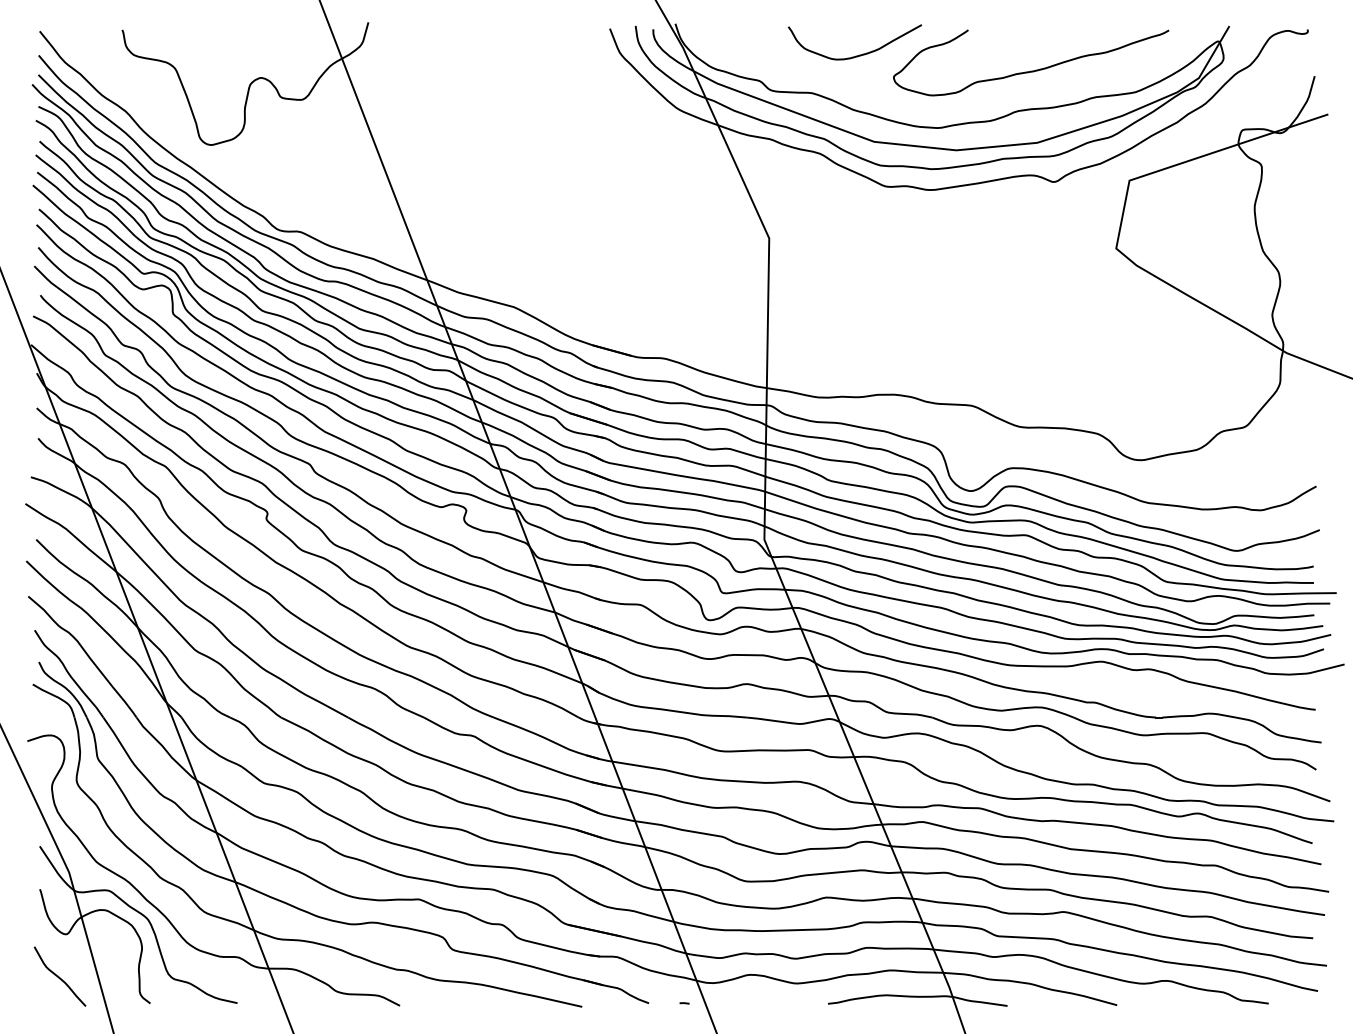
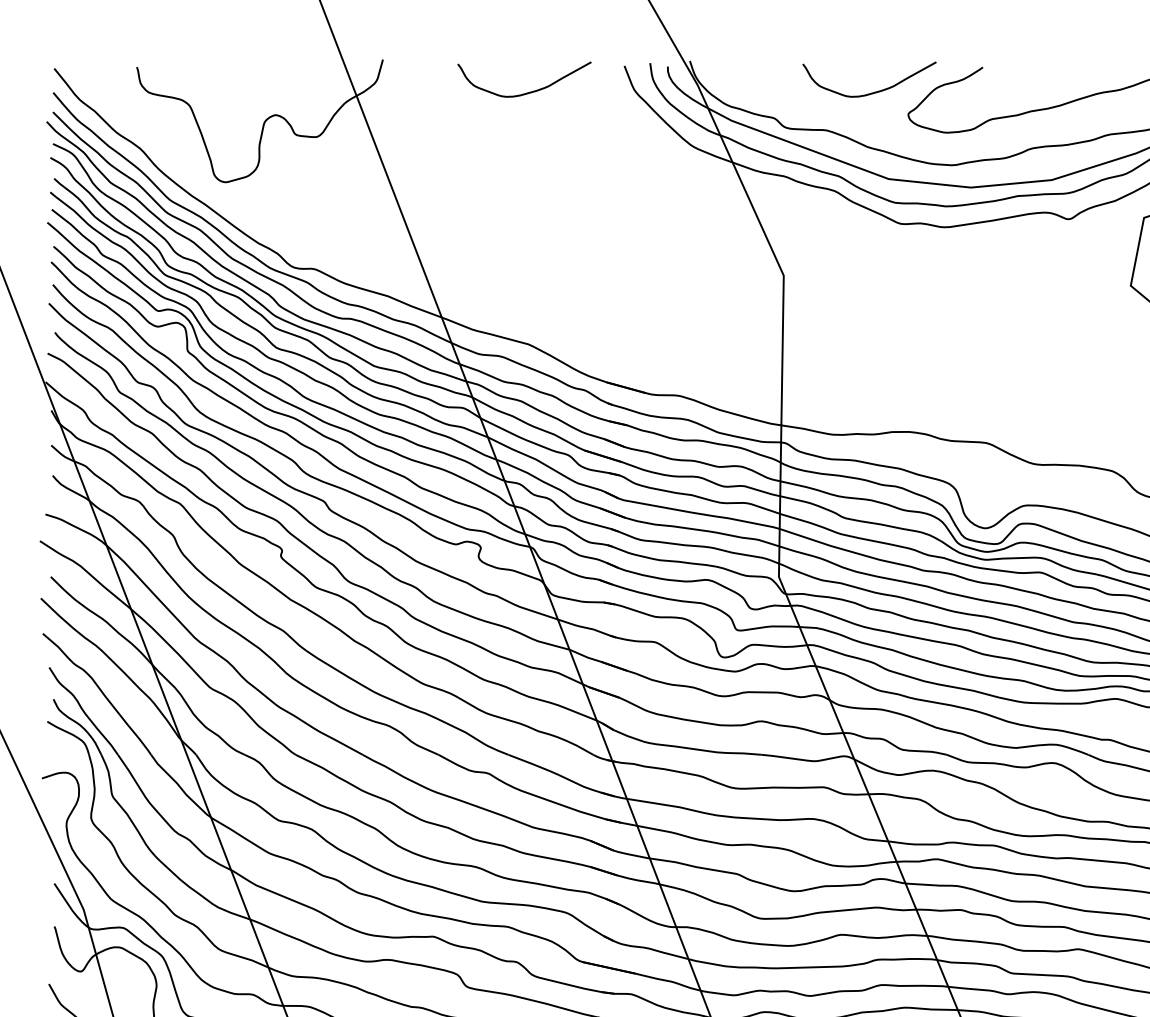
curve: (514, 54) -> (529, 91), added

